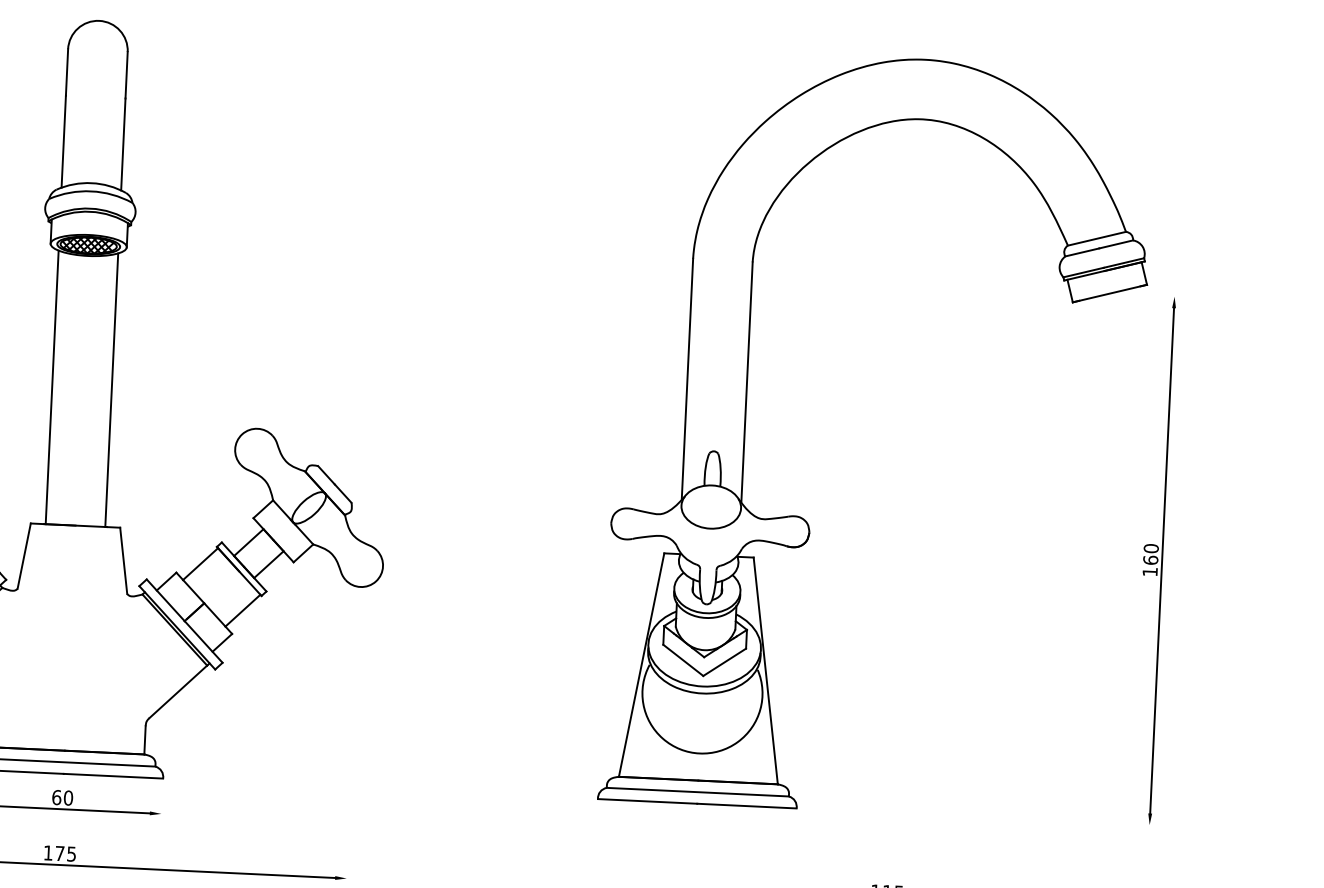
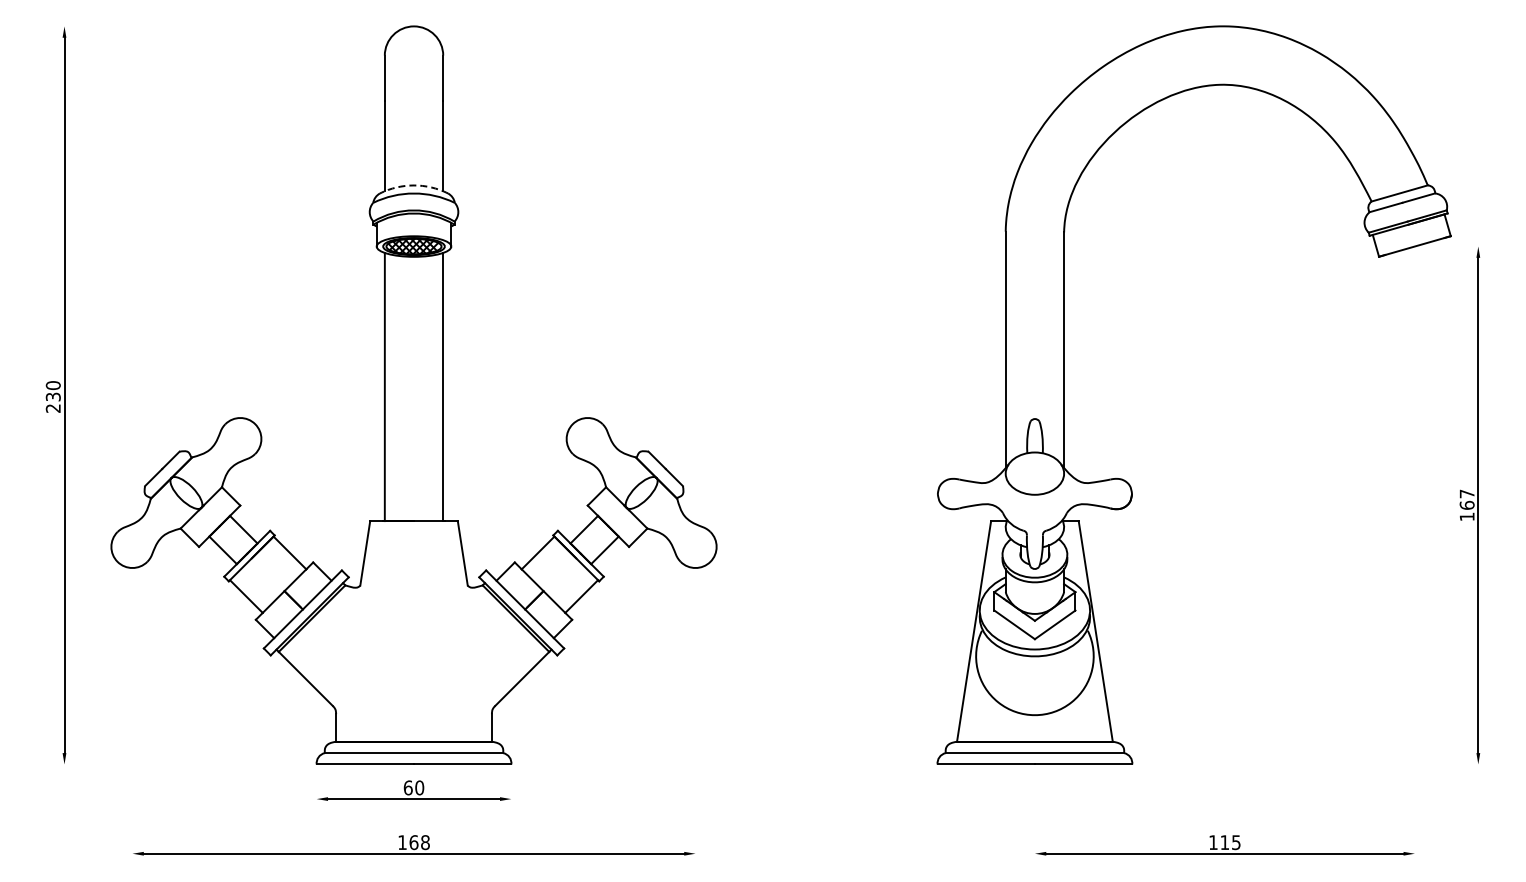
arc: (92, 183) -> (414, 185), solid -> dashed
text: (1150, 548) -> (1466, 493), 160 -> 167
text: (65, 853) -> (419, 842), 175 -> 168

